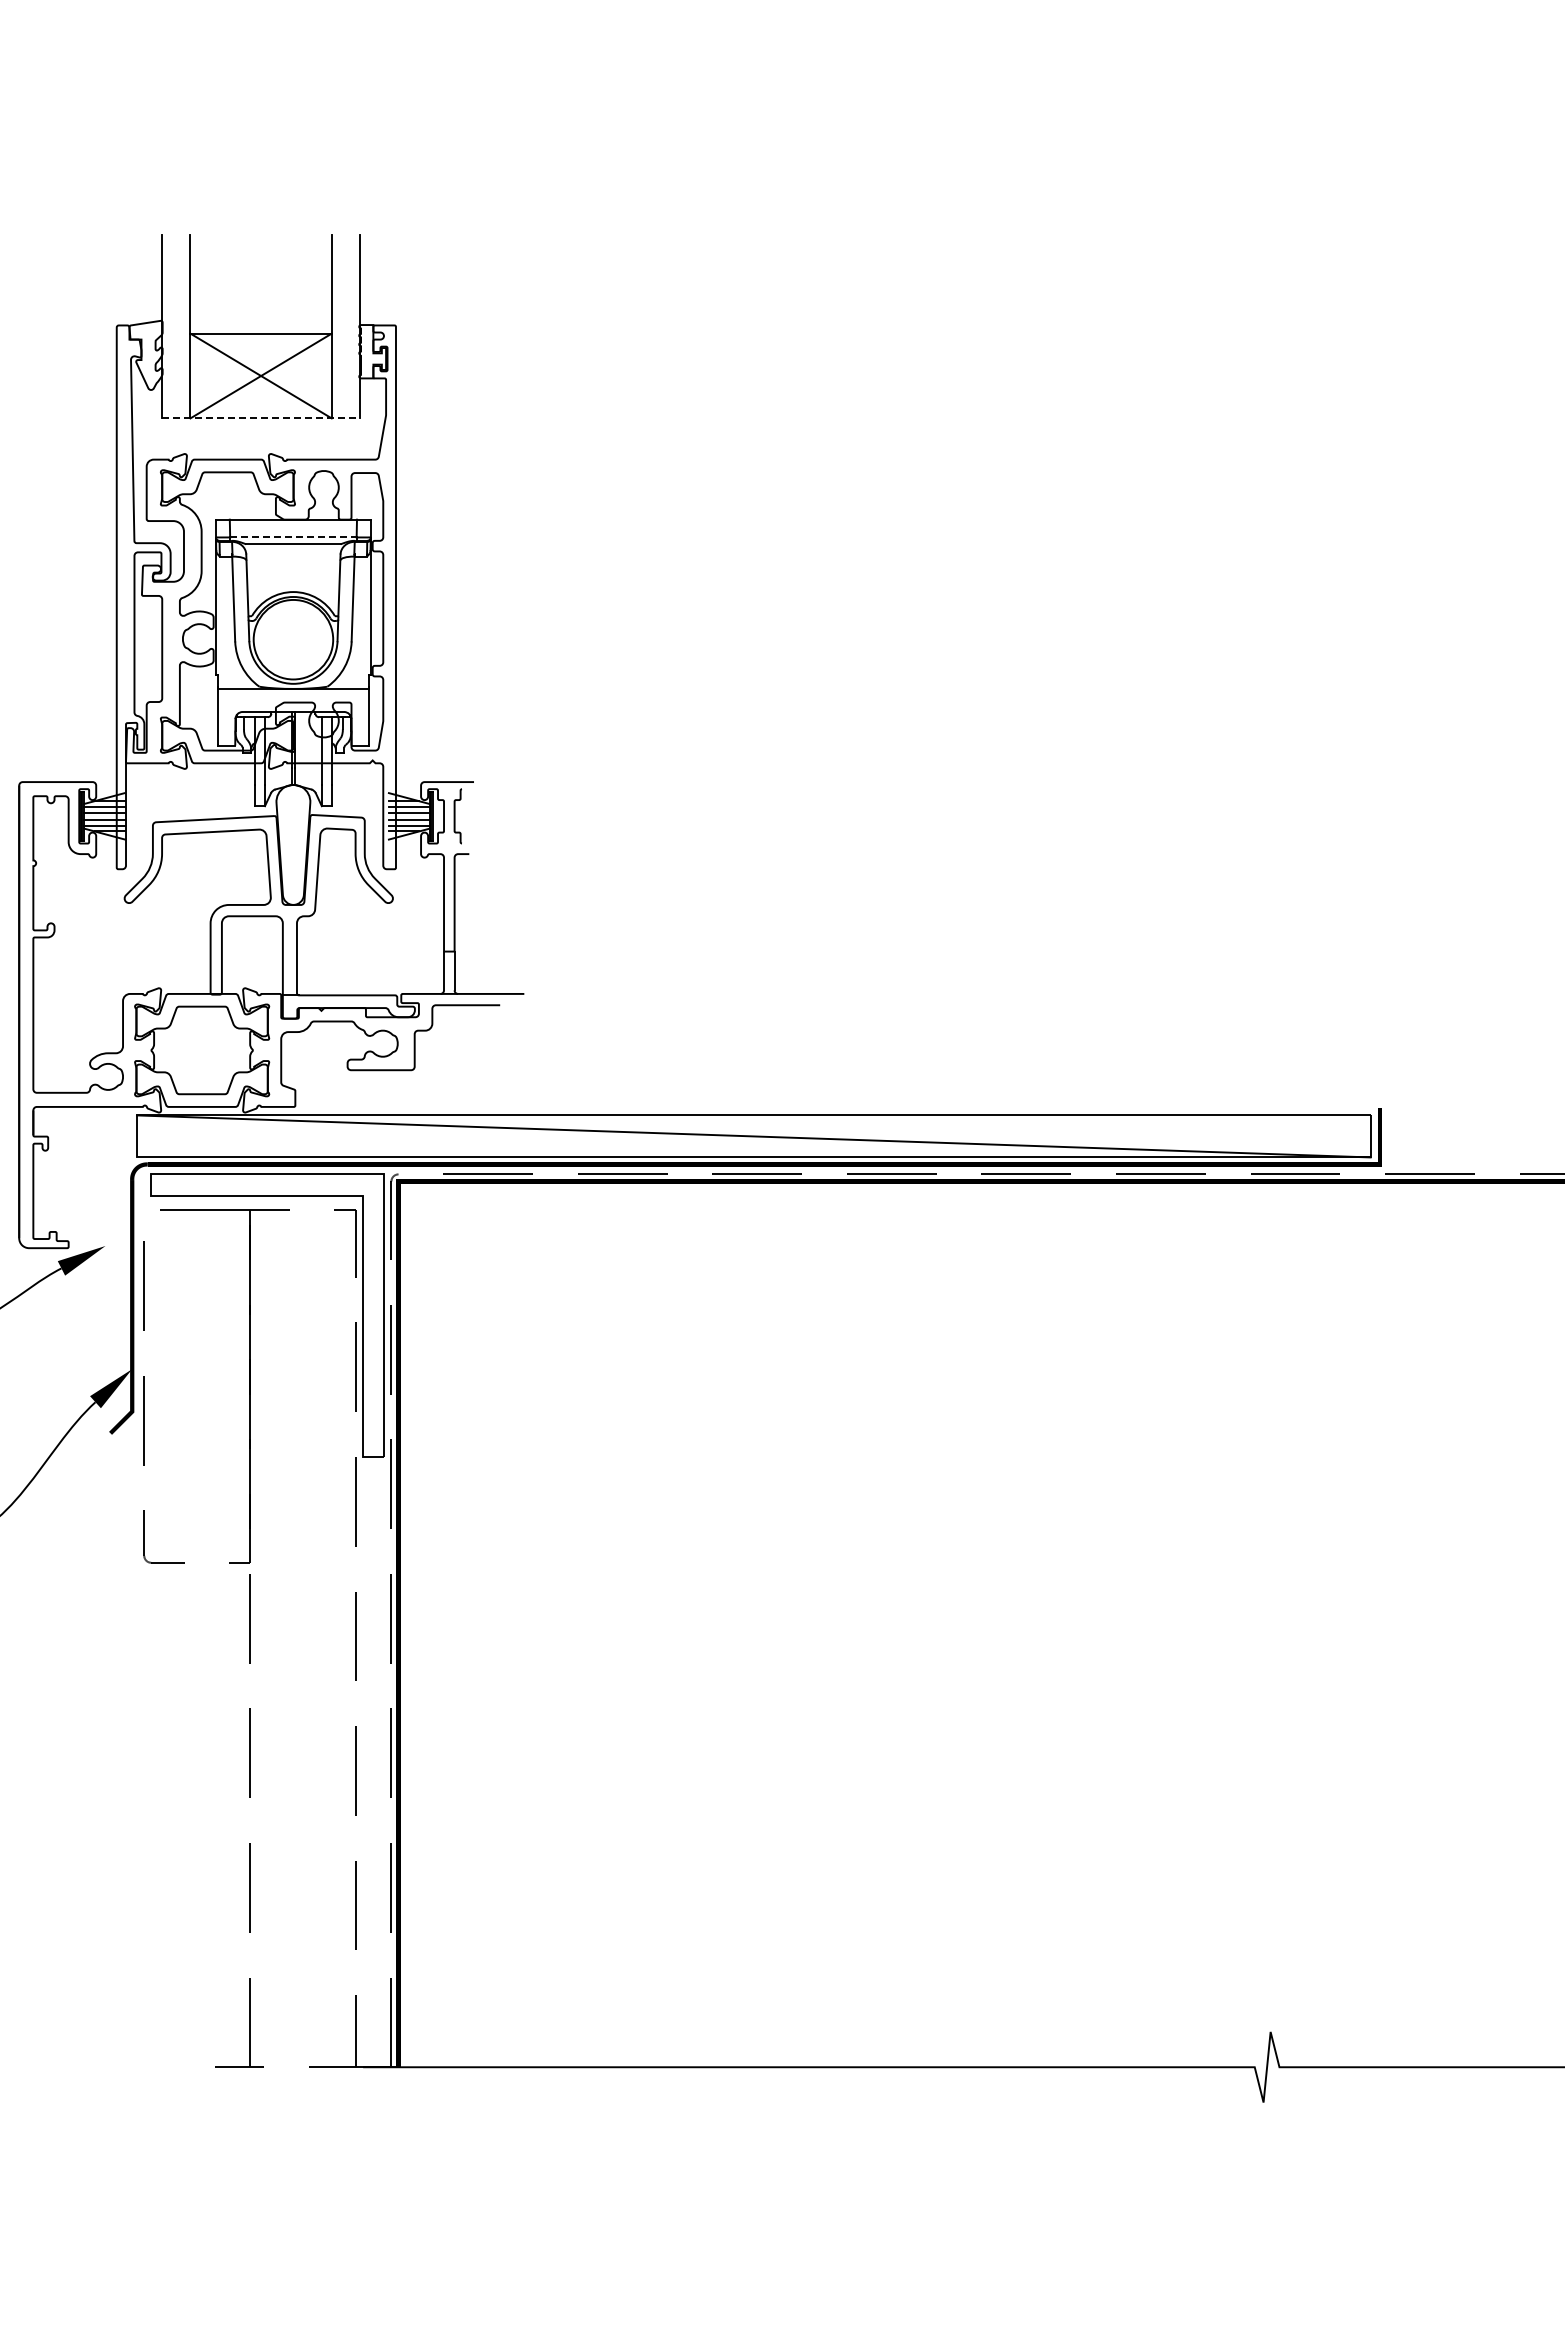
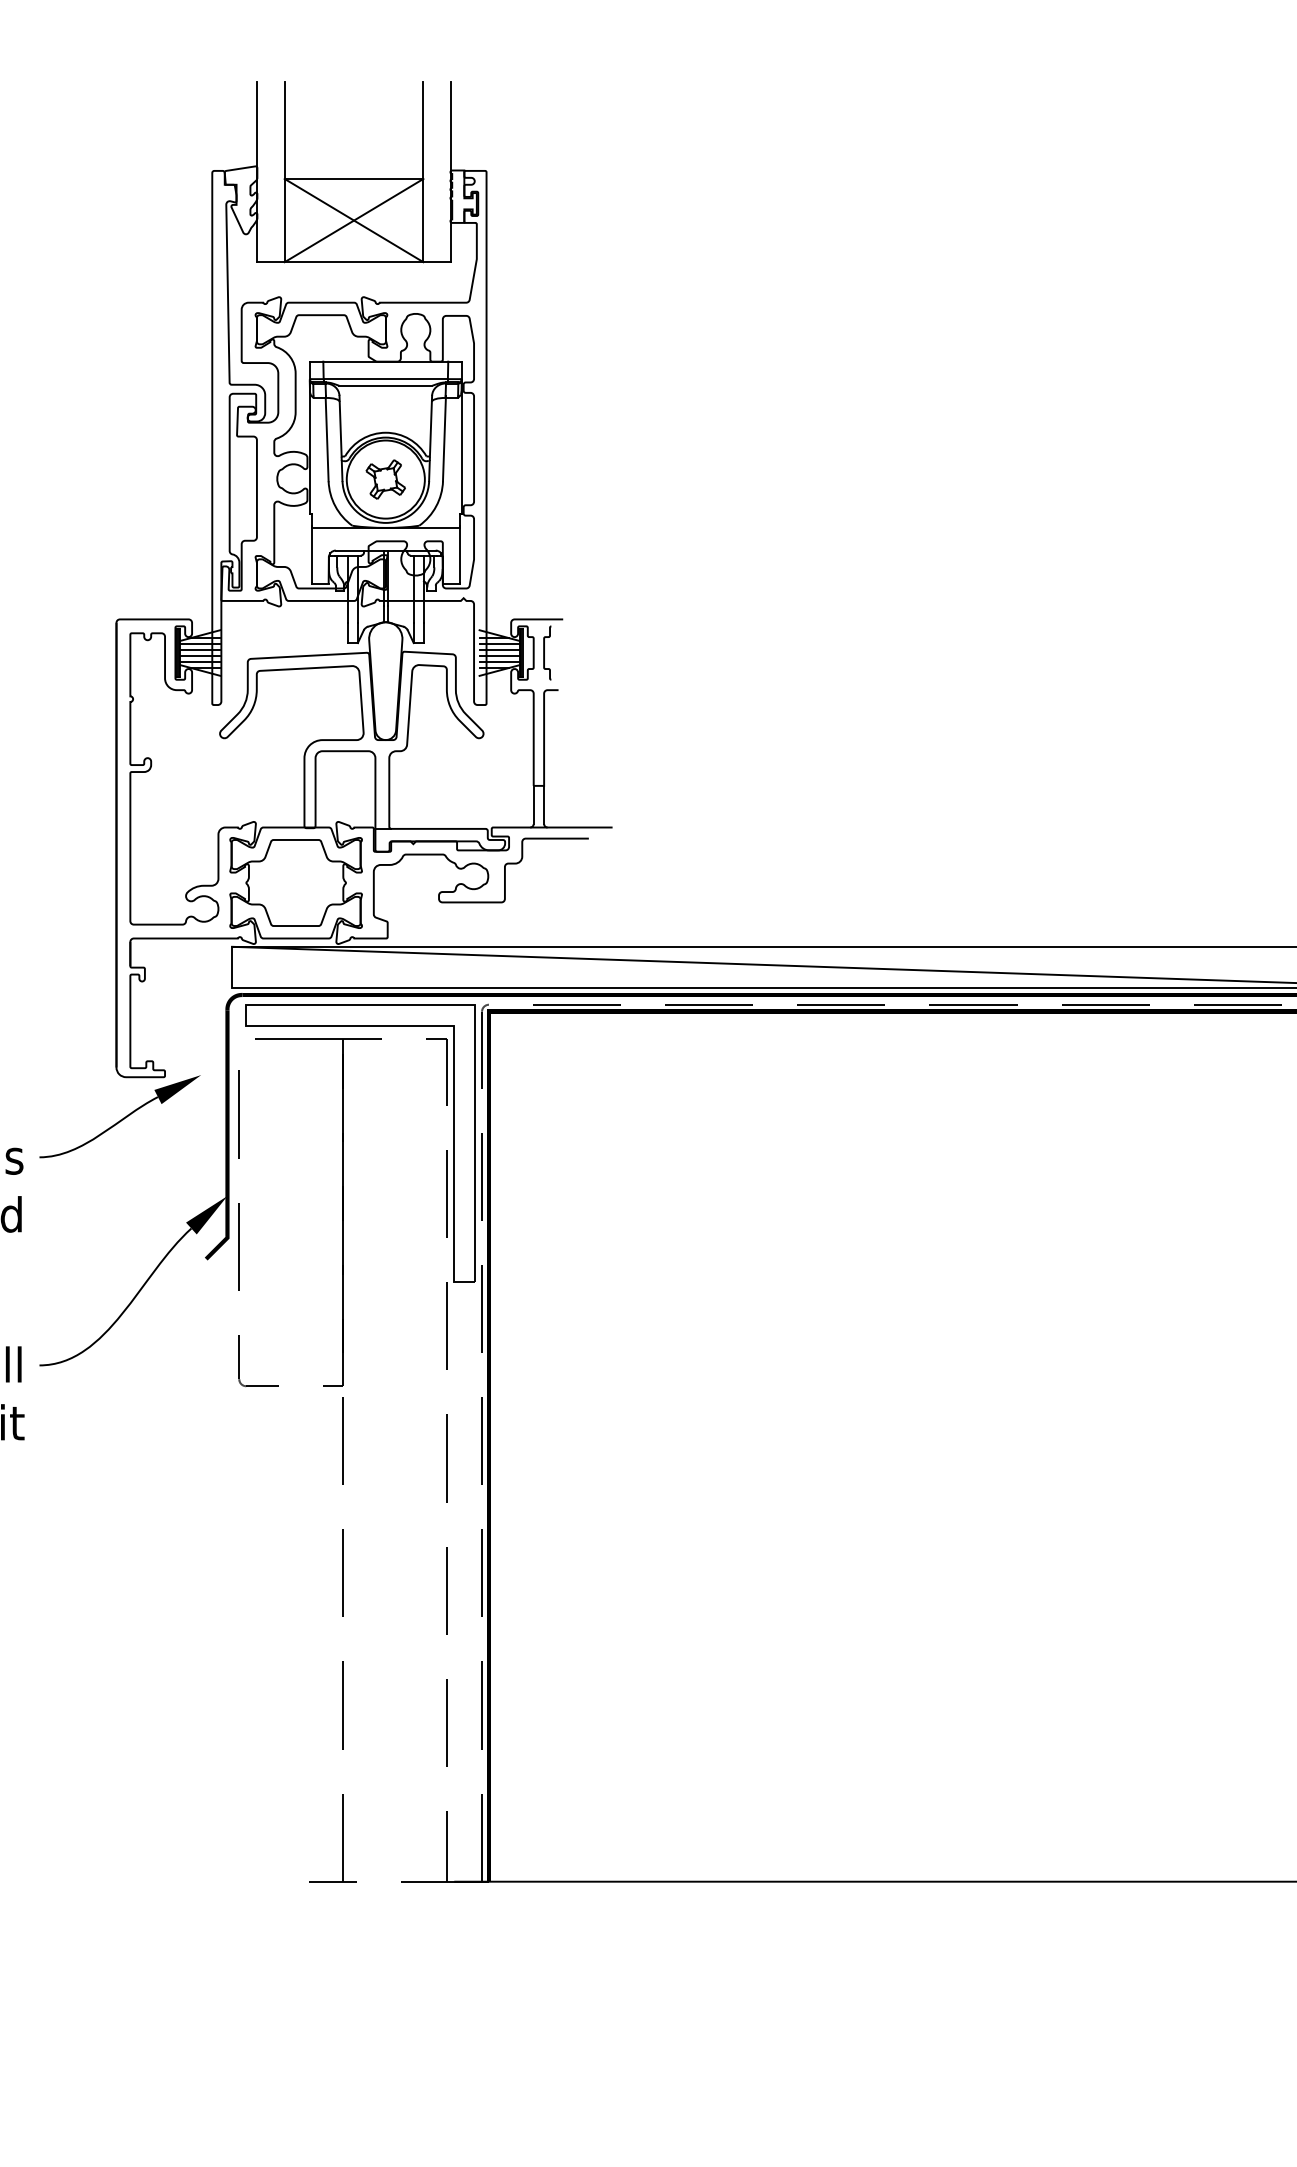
line: (261, 418) -> (354, 262), dashed -> solid
line: (293, 537) -> (385, 379), dashed -> solid
part: (293, 639) -> (385, 479), added

